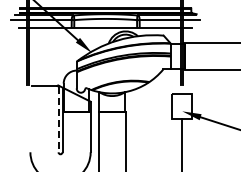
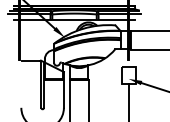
line: (58, 119) -> (41, 84), dashed -> solid

